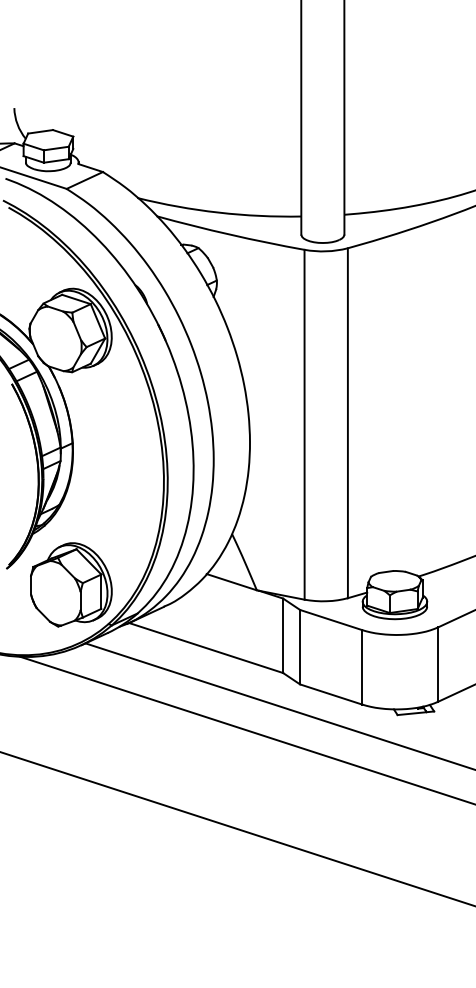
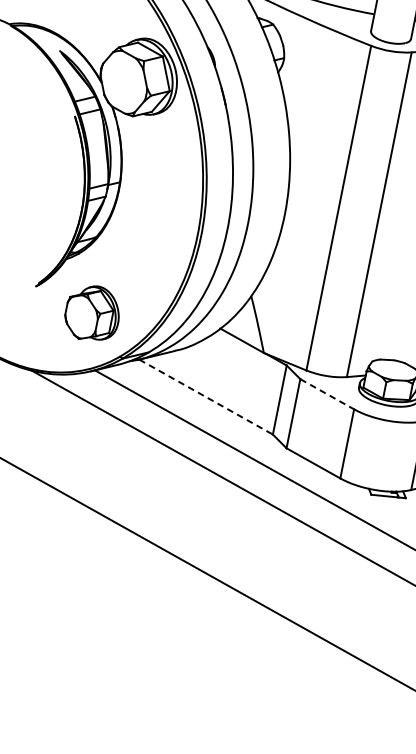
part: (71, 584) -> (92, 313), size x0.7
line: (331, 620) -> (327, 394), solid -> dashed
line: (206, 648) -> (206, 397), solid -> dashed

